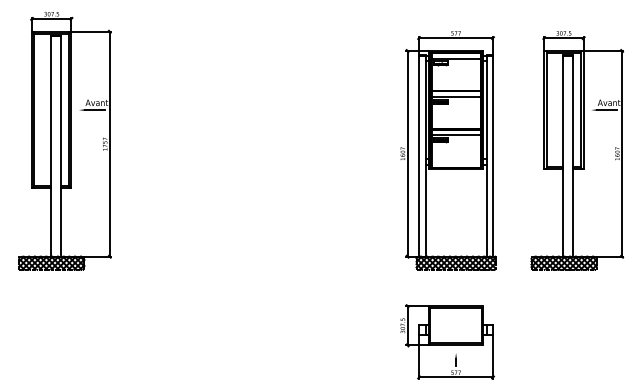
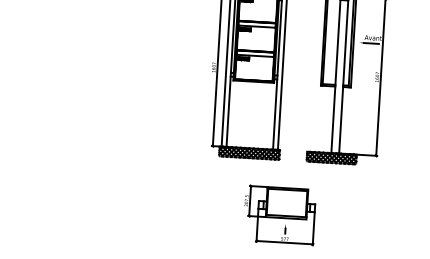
part: (447, 341) -> (279, 214), moved

